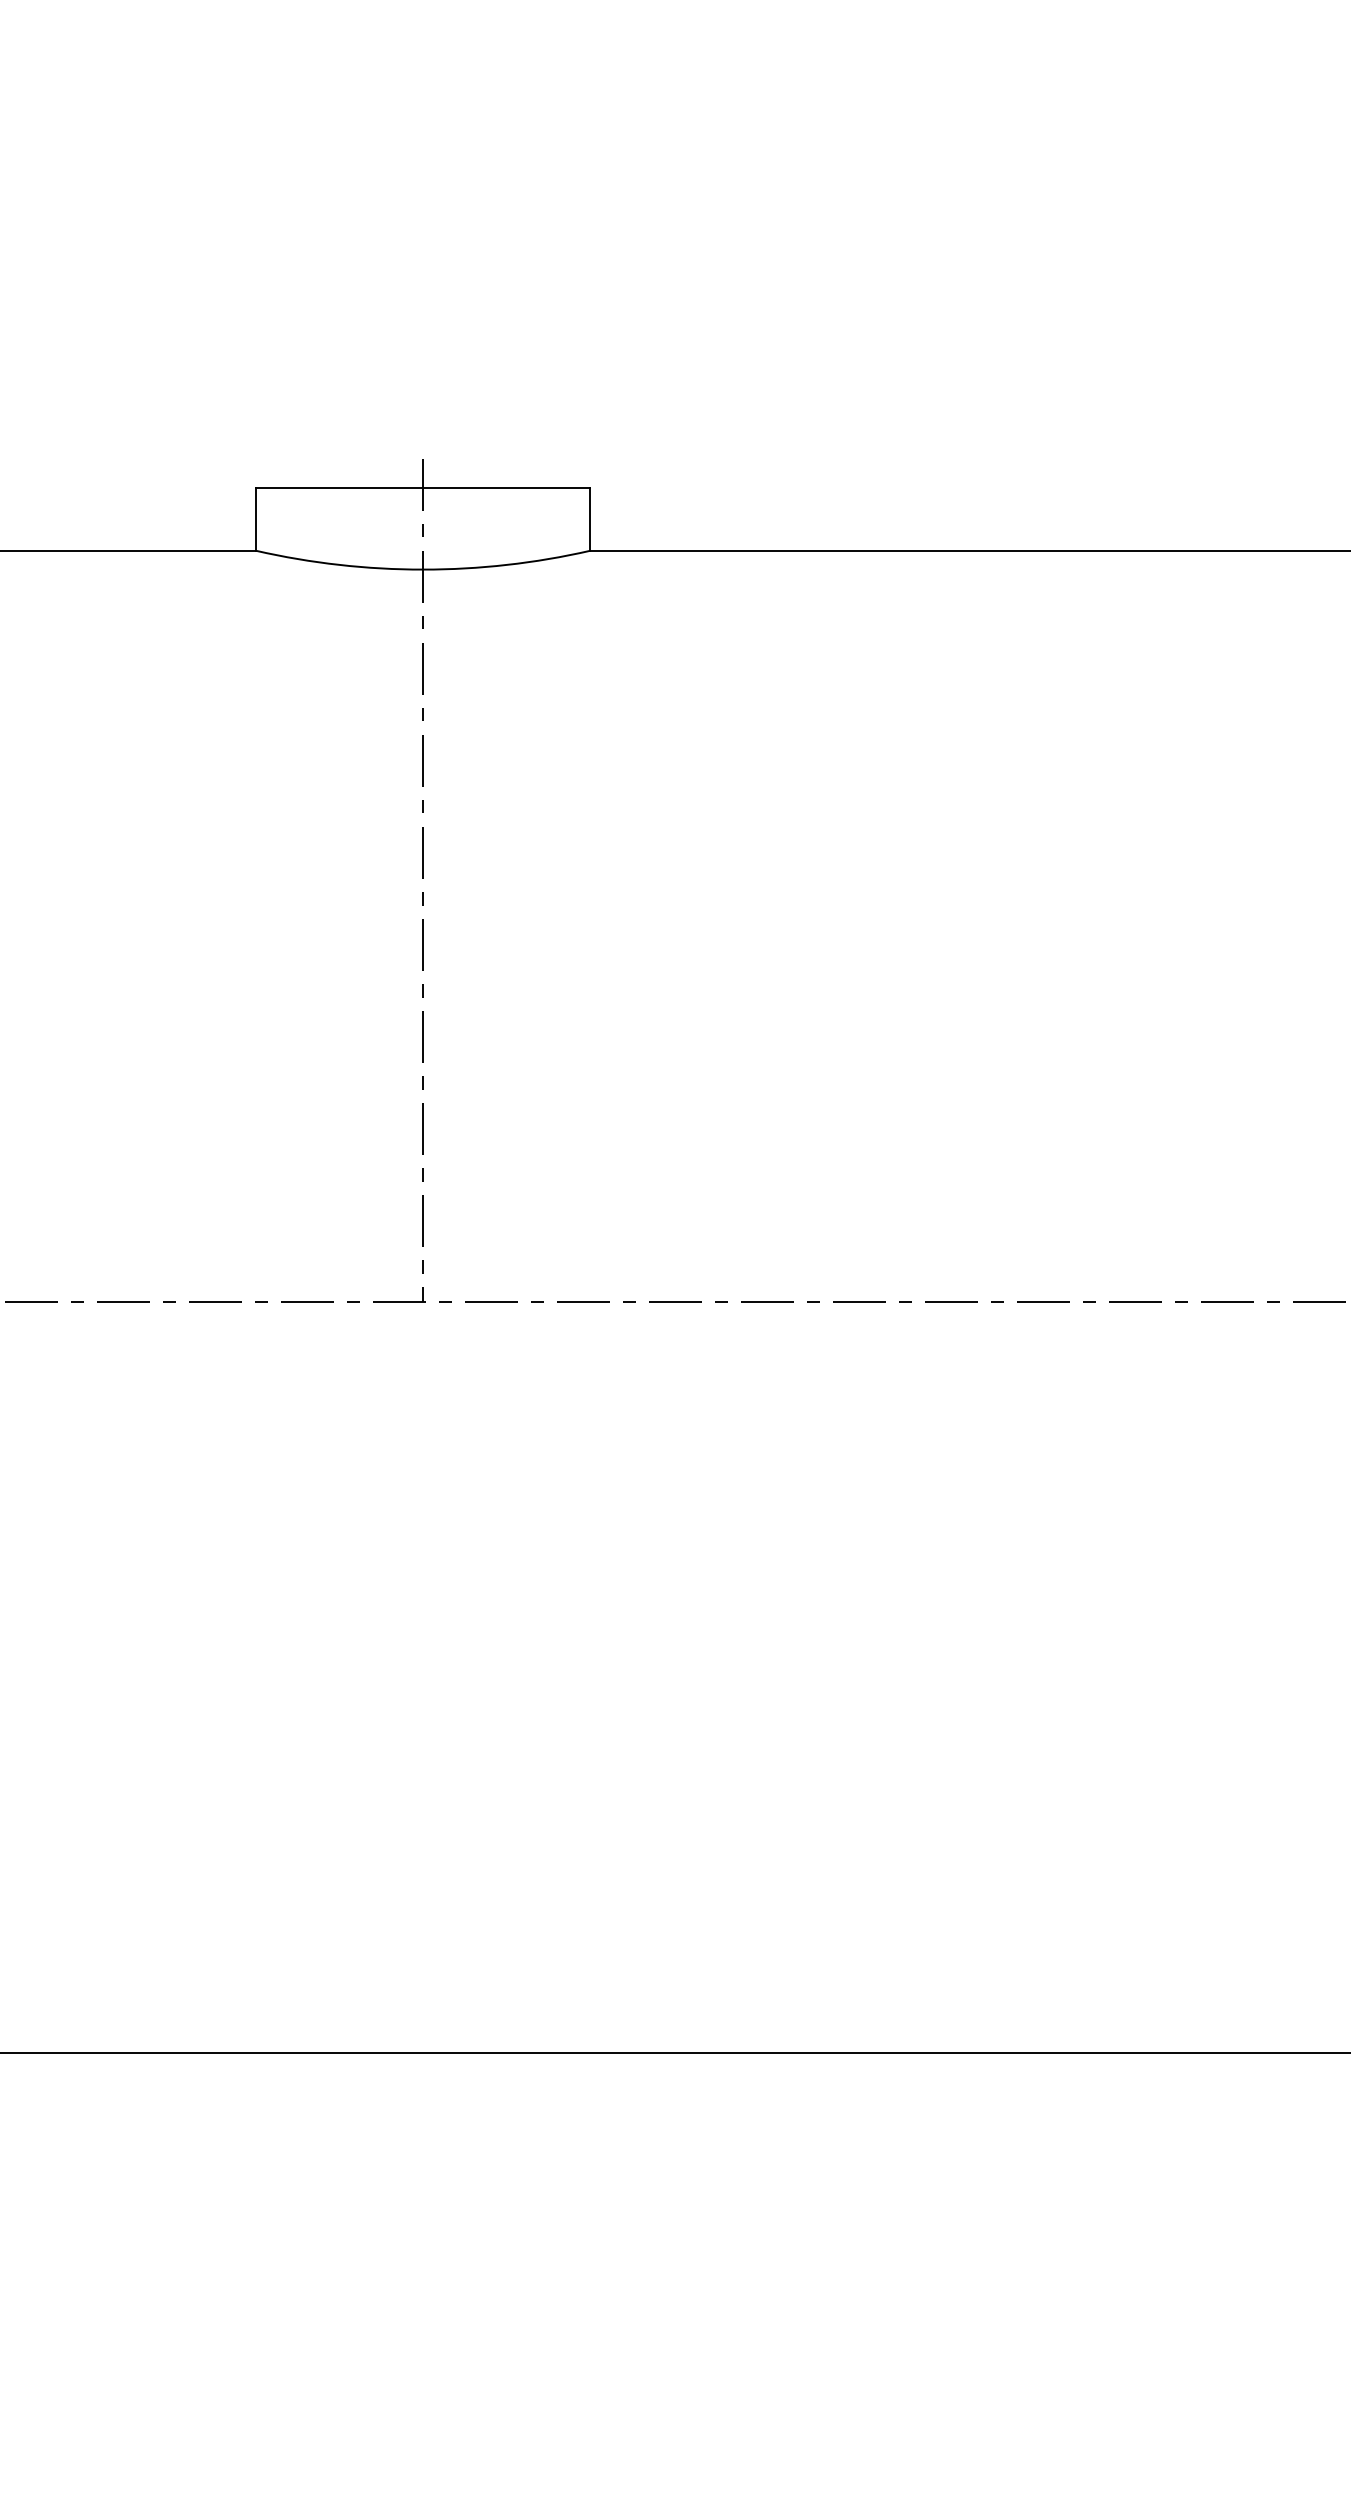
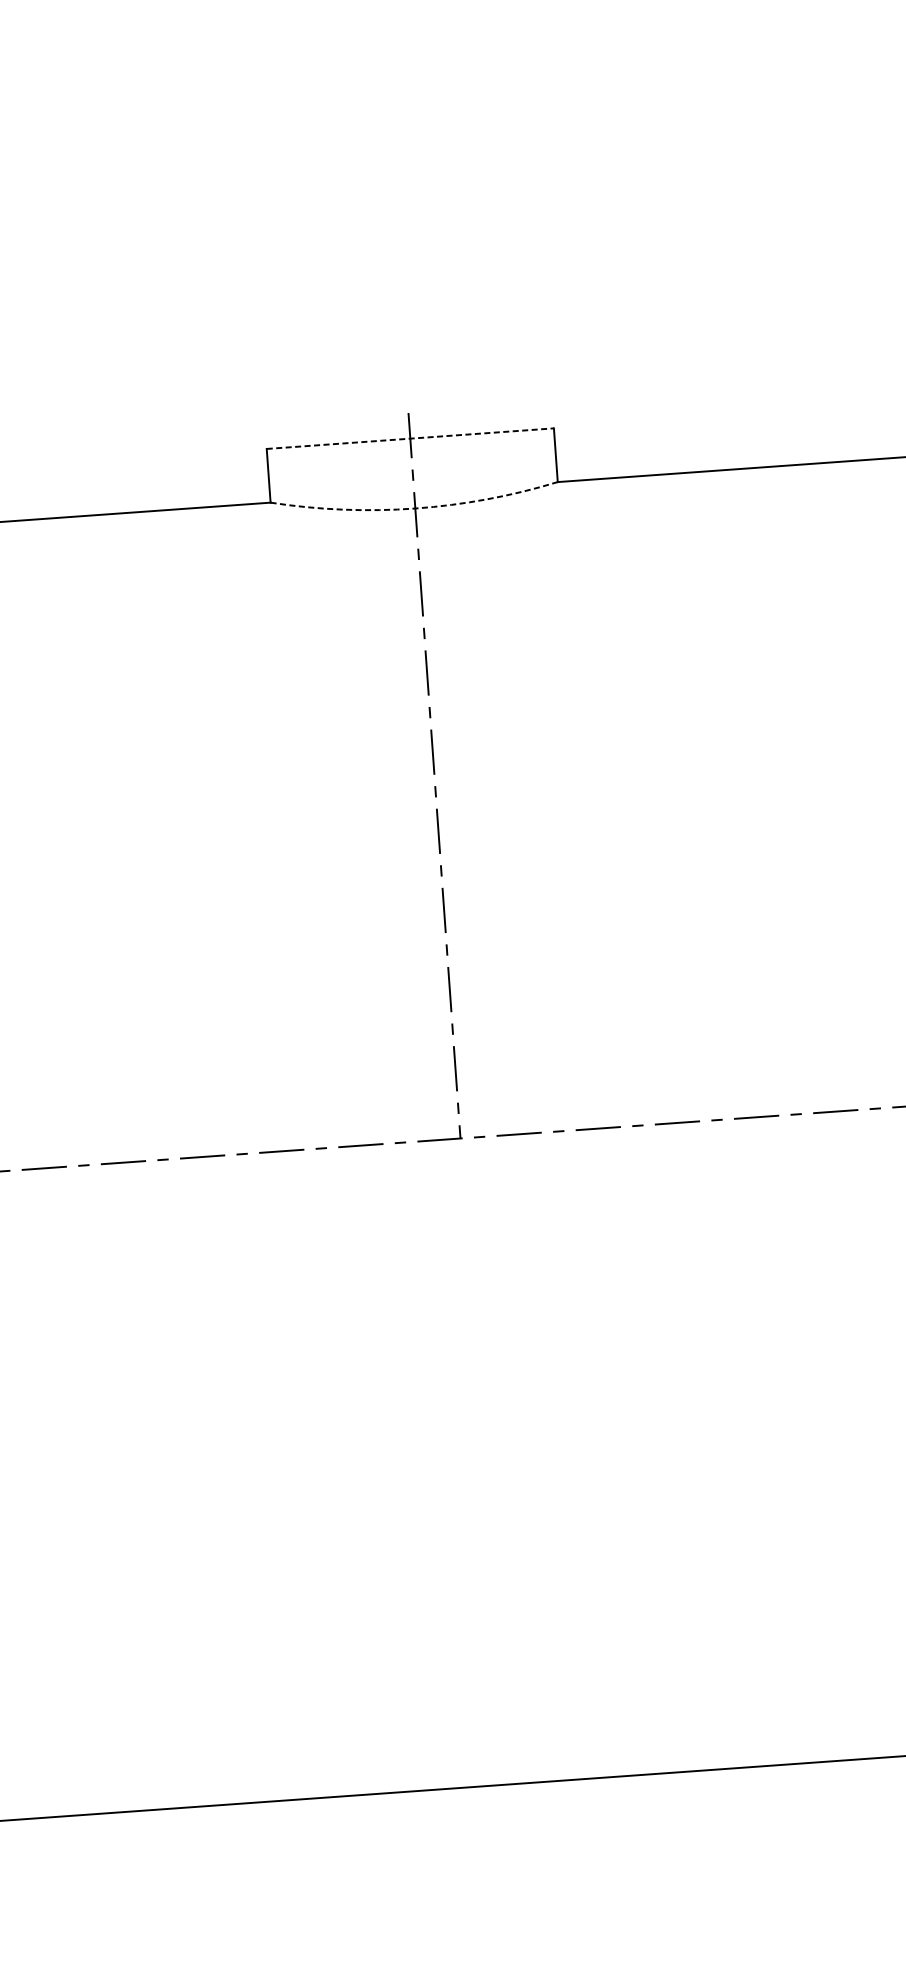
line: (423, 488) -> (410, 438), solid -> dashed
arc: (423, 569) -> (415, 508), solid -> dashed

